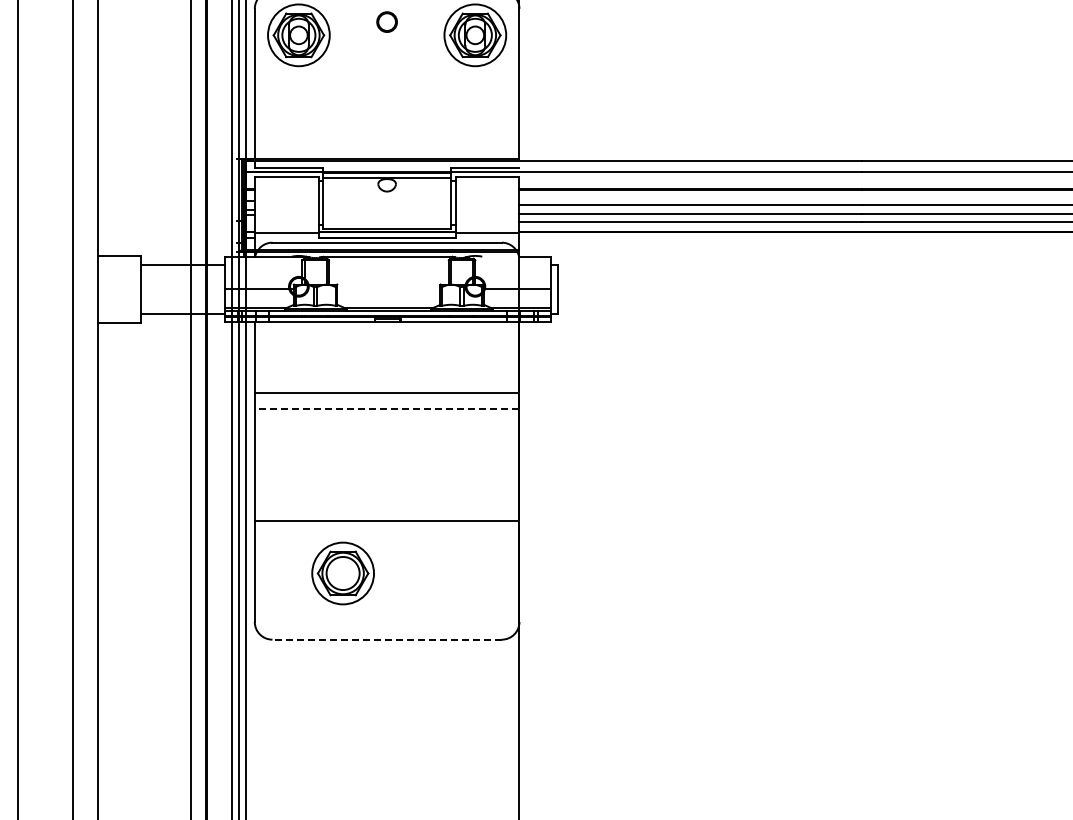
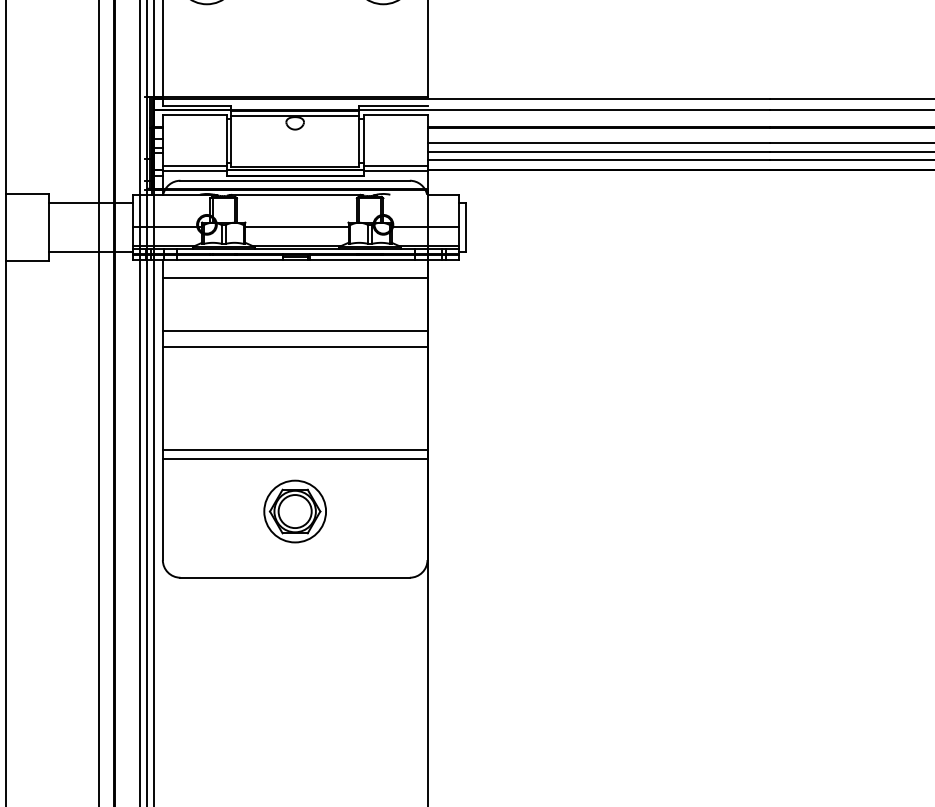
line: (286, 227) -> (194, 165), added
line: (487, 227) -> (395, 165), added
line: (388, 289) -> (296, 227), added
line: (386, 339) -> (294, 277), added
line: (386, 409) -> (294, 347), dashed -> solid
line: (386, 512) -> (294, 450), added
part: (342, 573) -> (294, 511), moved
line: (387, 639) -> (295, 577), dashed -> solid

